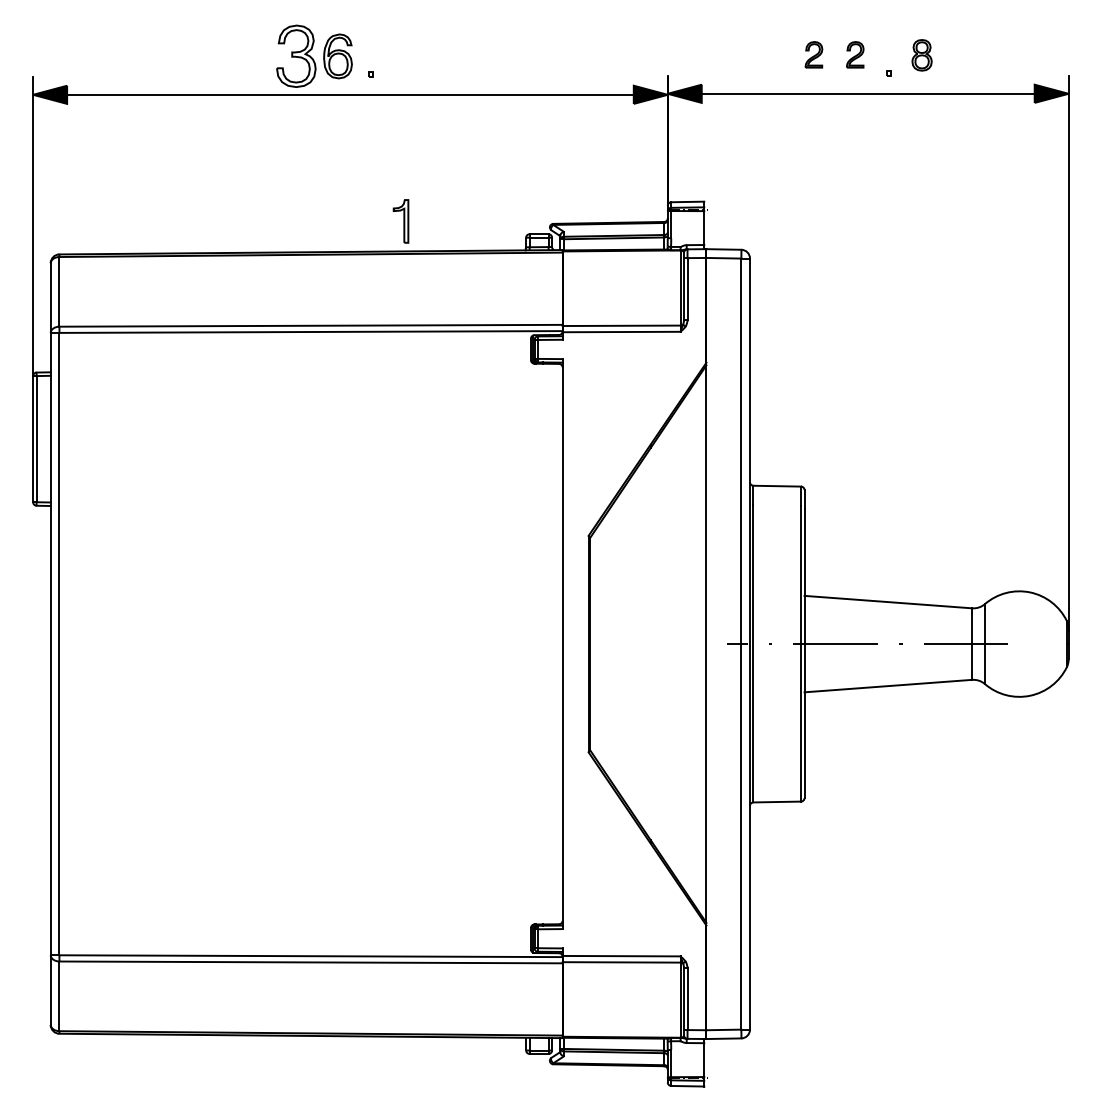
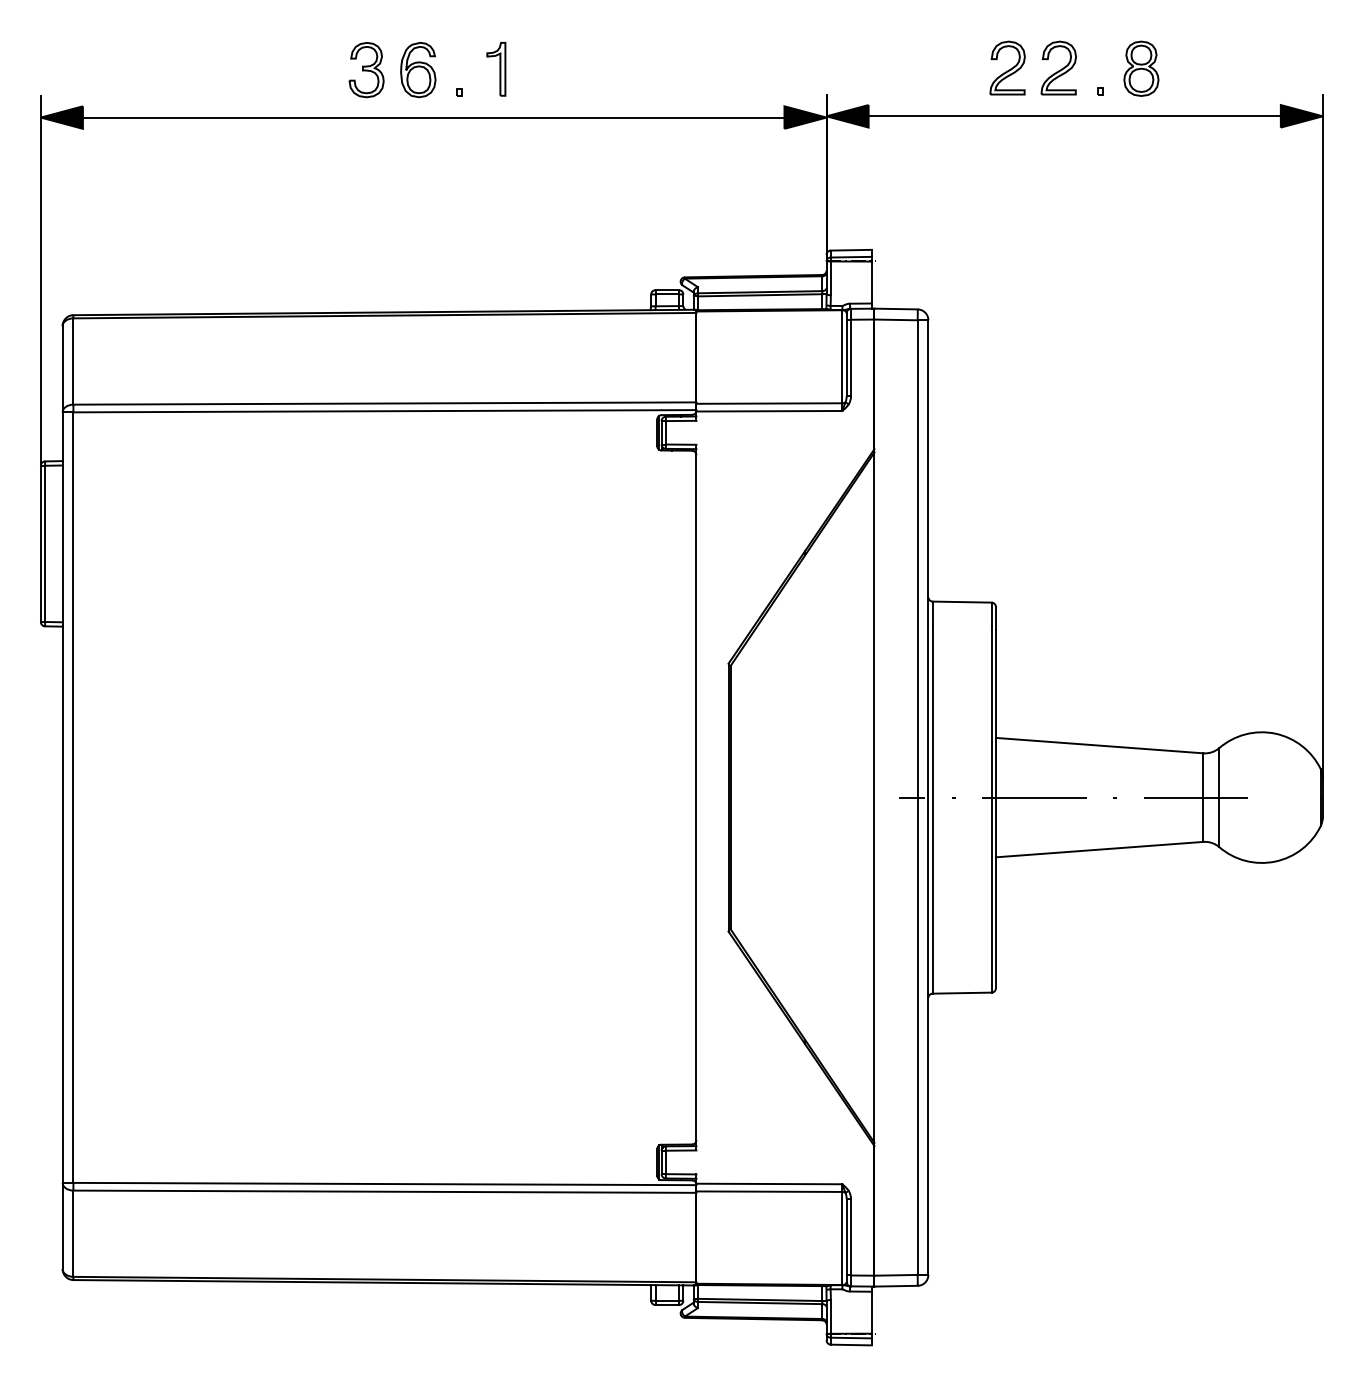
part: (813, 54) -> (1007, 67), size x1.67
part: (855, 54) -> (1058, 67), size x1.67
part: (922, 55) -> (1141, 68), size x1.43
part: (296, 56) -> (366, 70), size x0.71
part: (401, 221) -> (496, 69), moved

